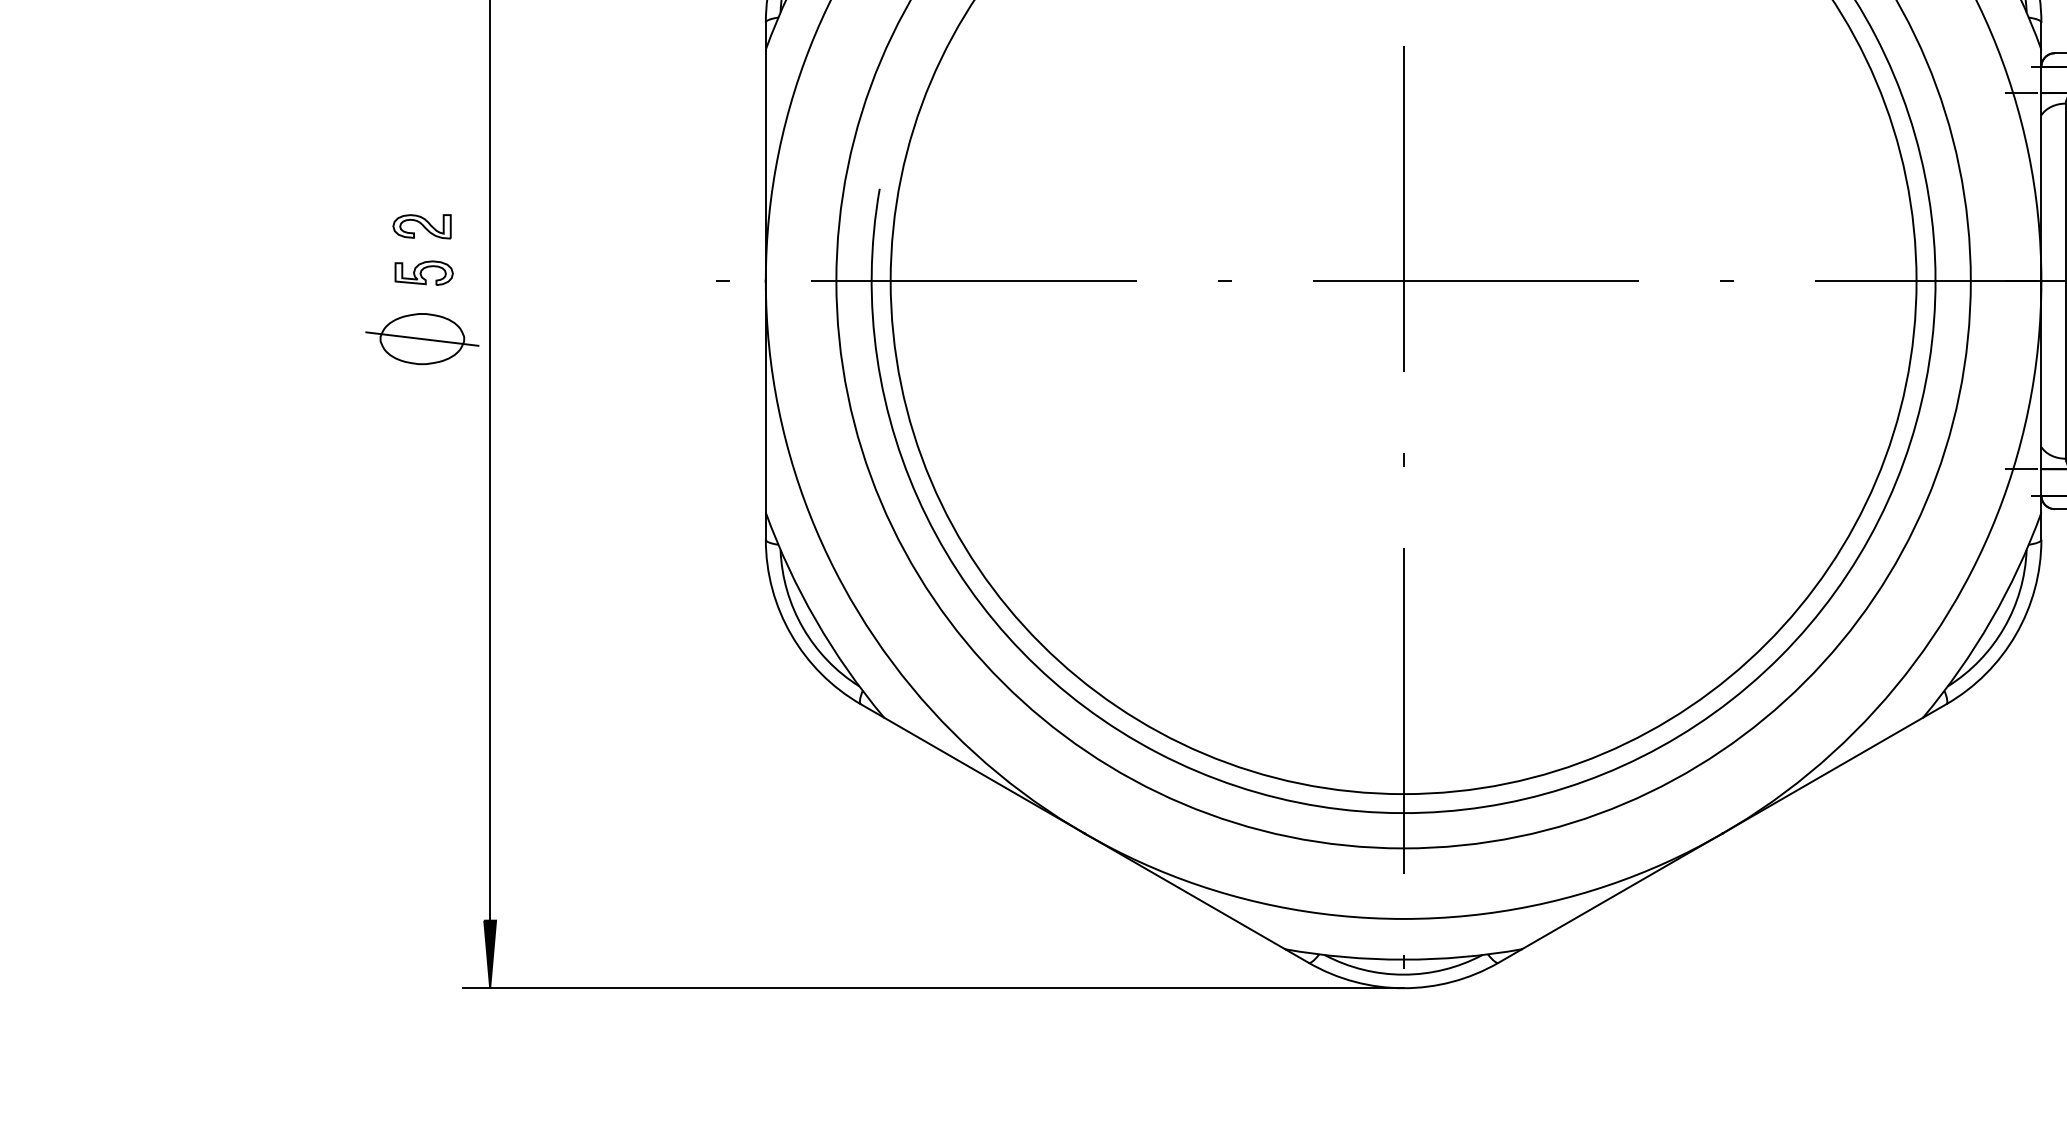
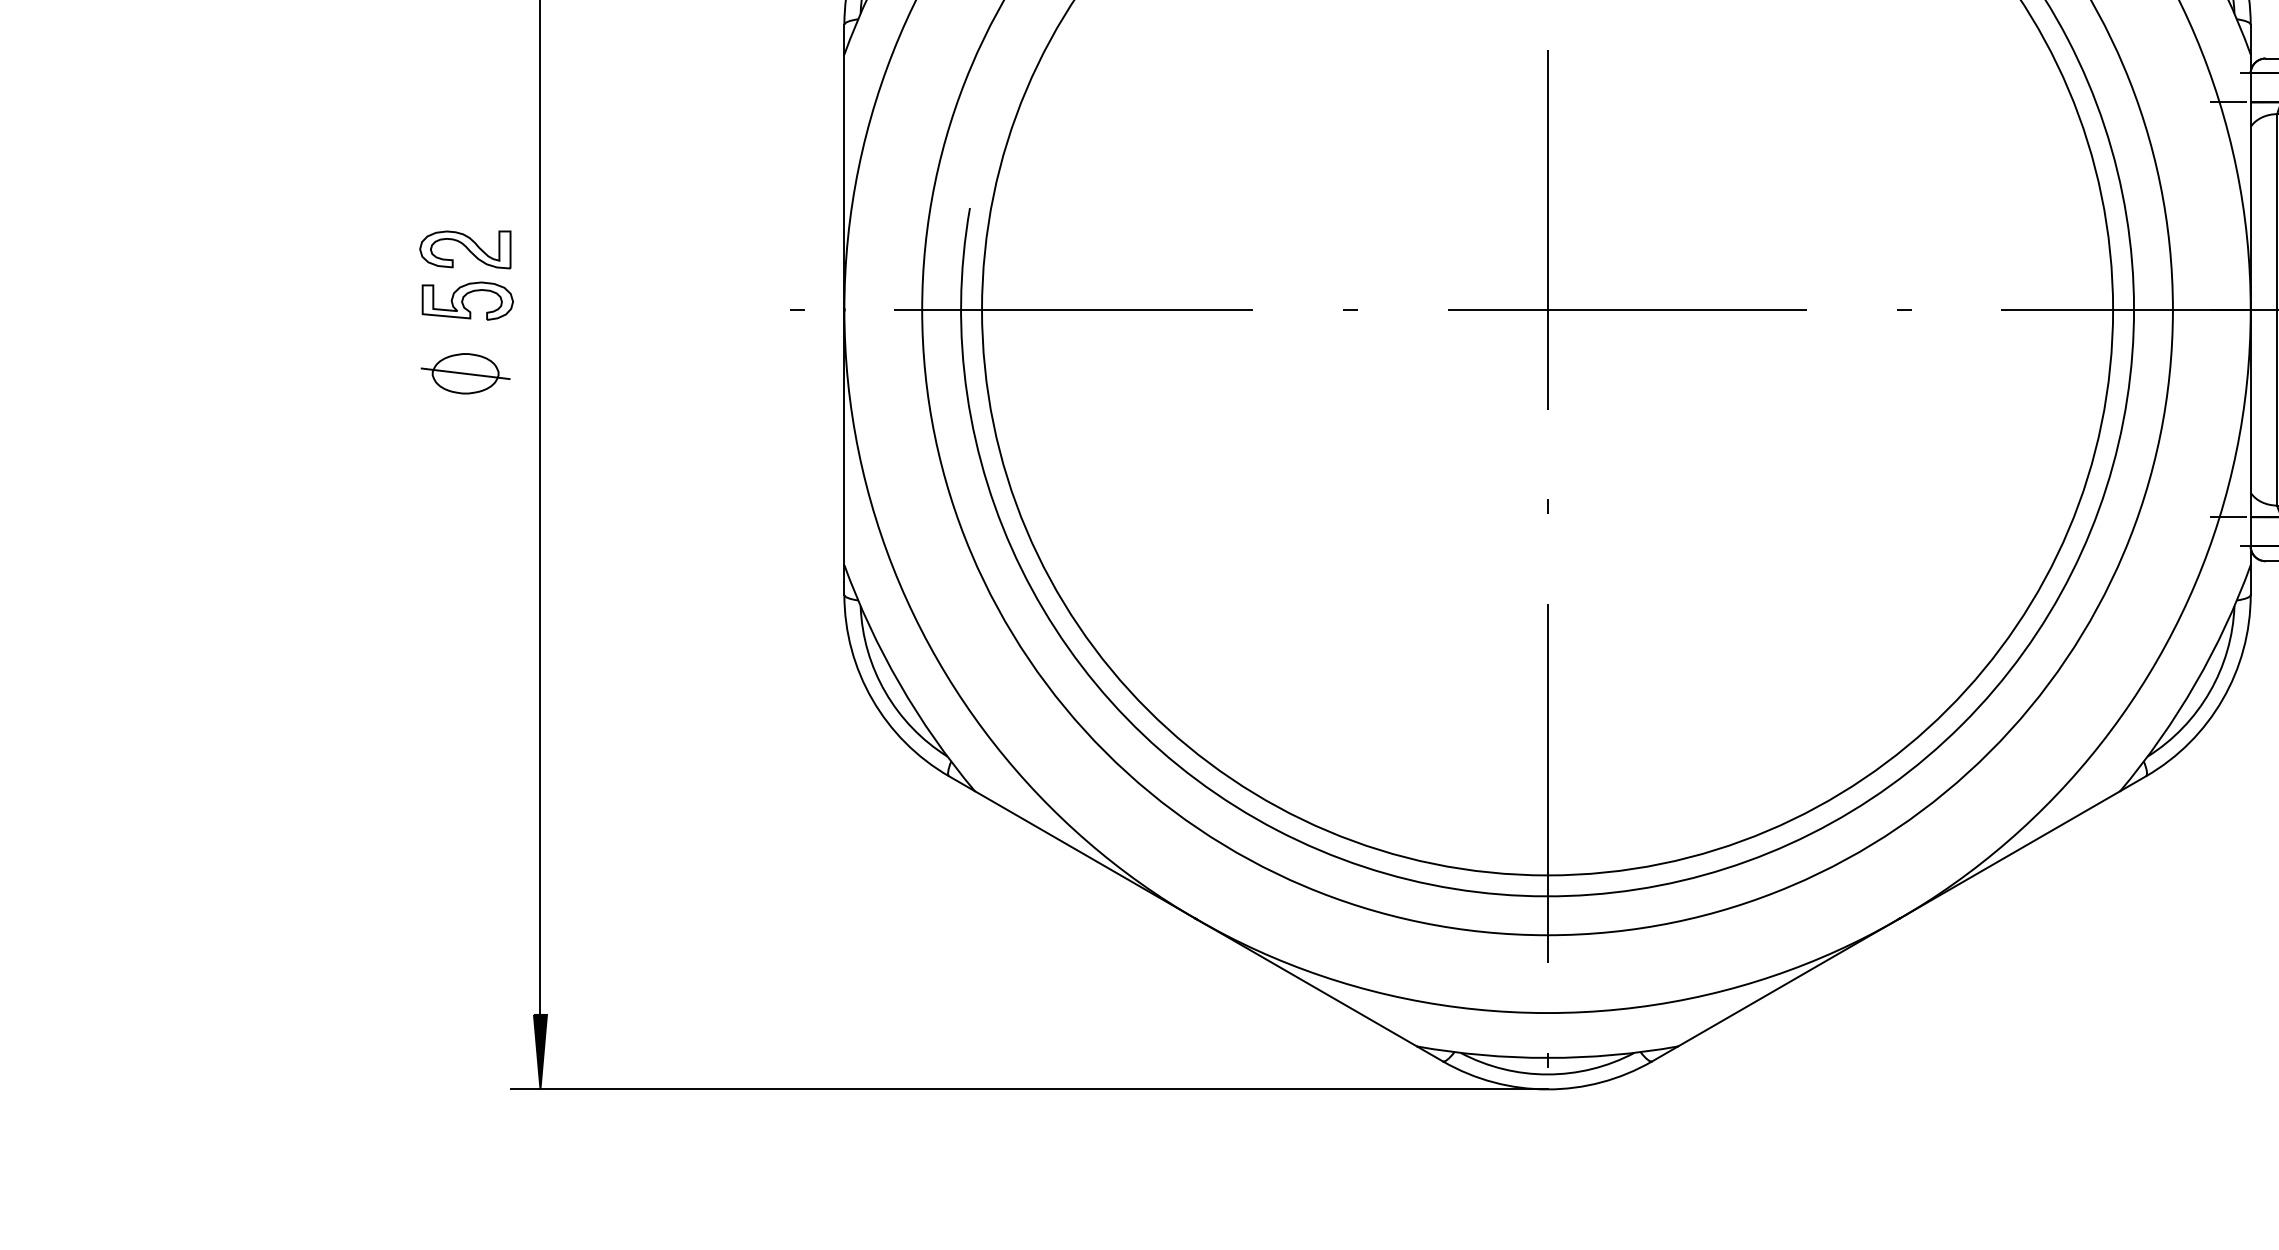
part: (422, 226) -> (465, 249), size x1.43
part: (423, 272) -> (467, 300), size x1.43
part: (422, 338) -> (465, 373), size x0.71

